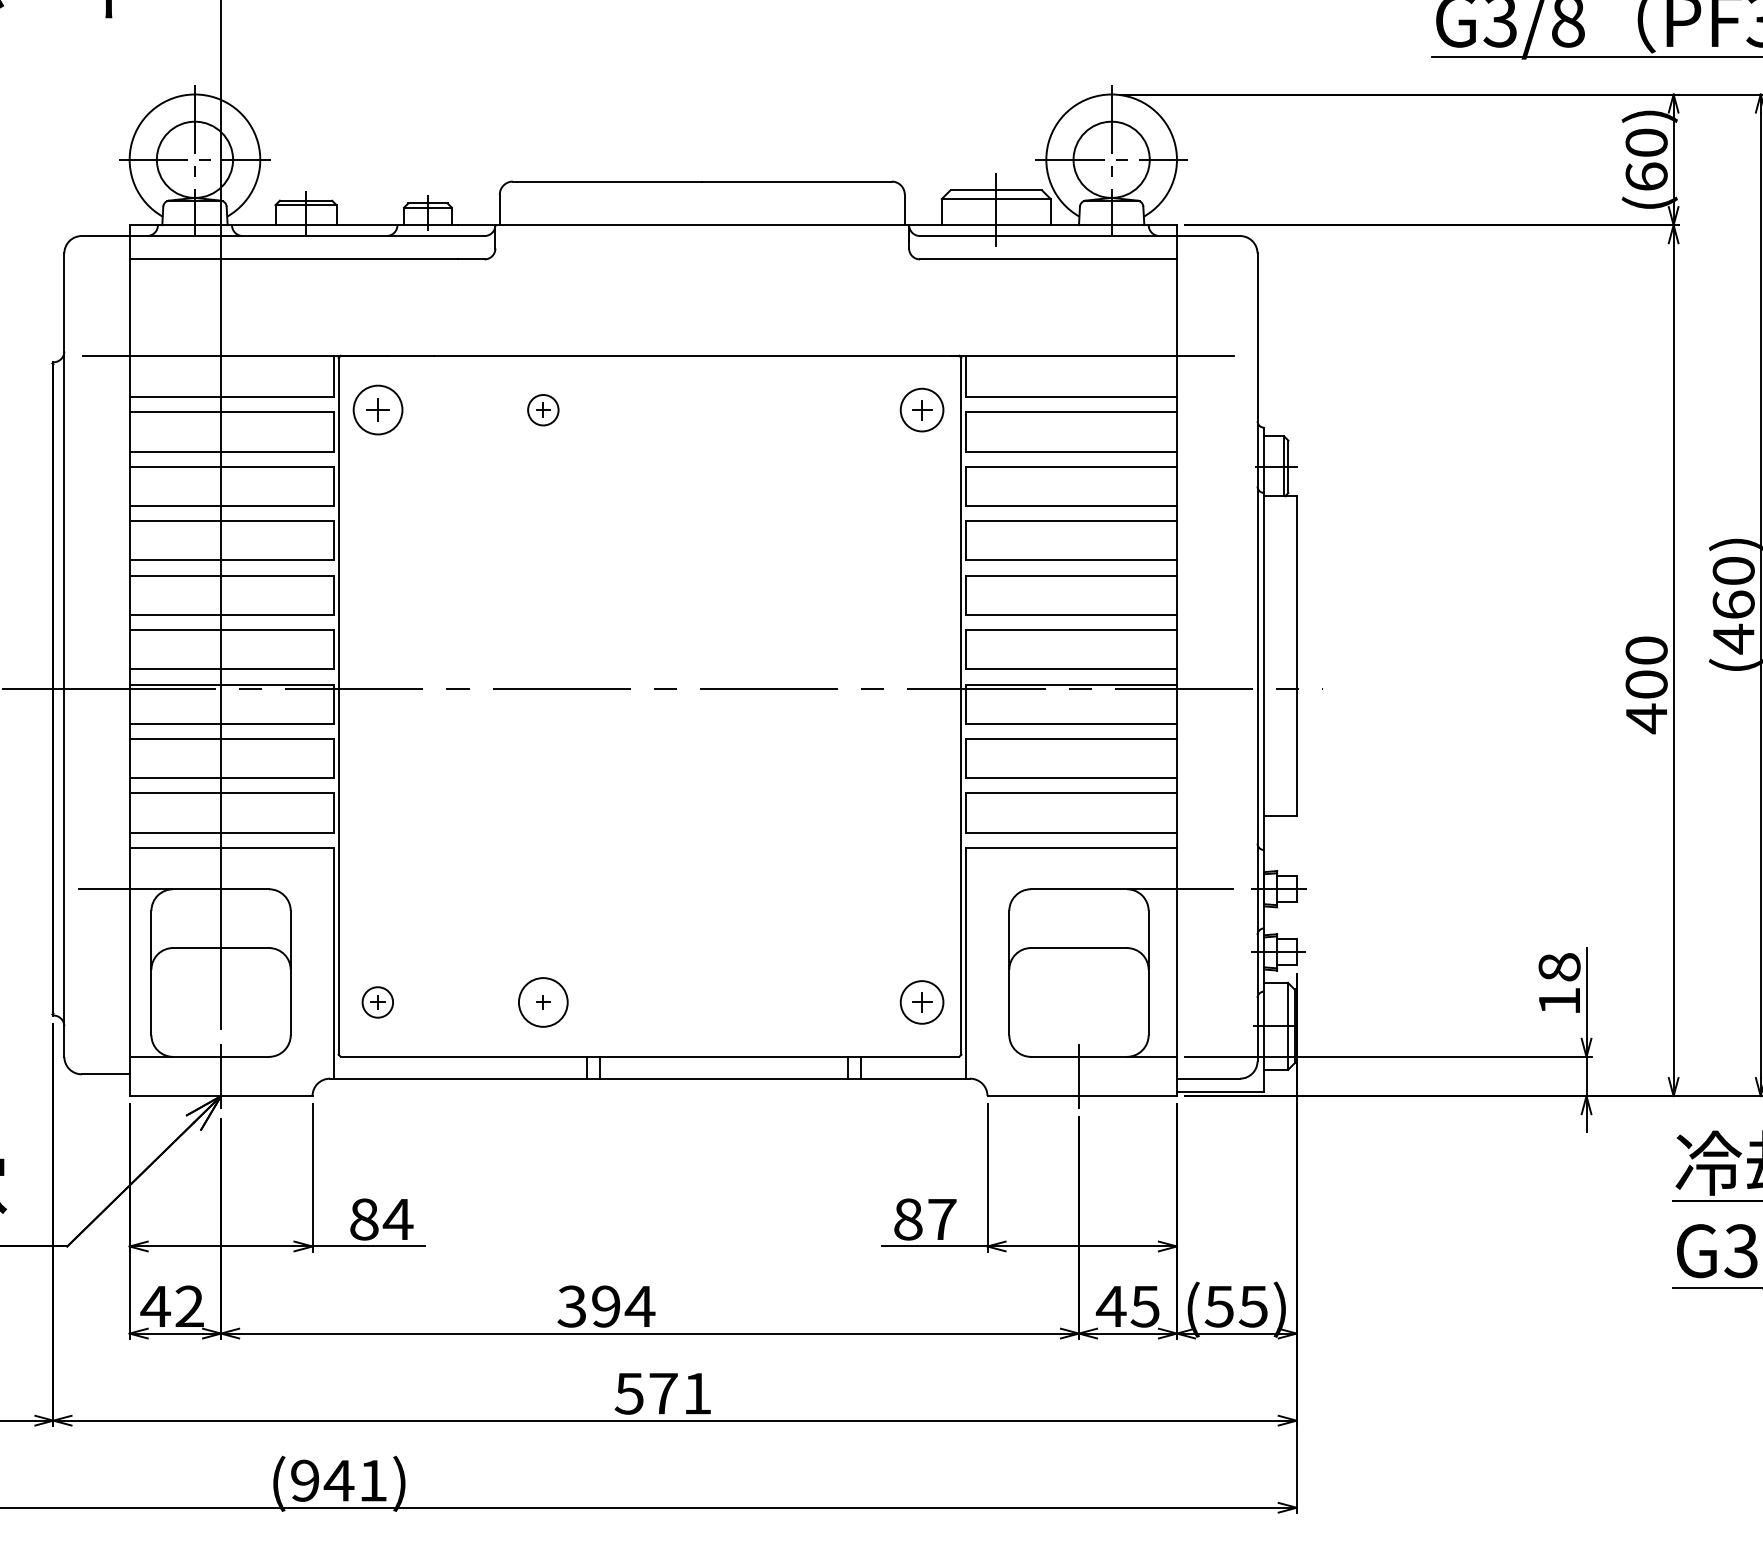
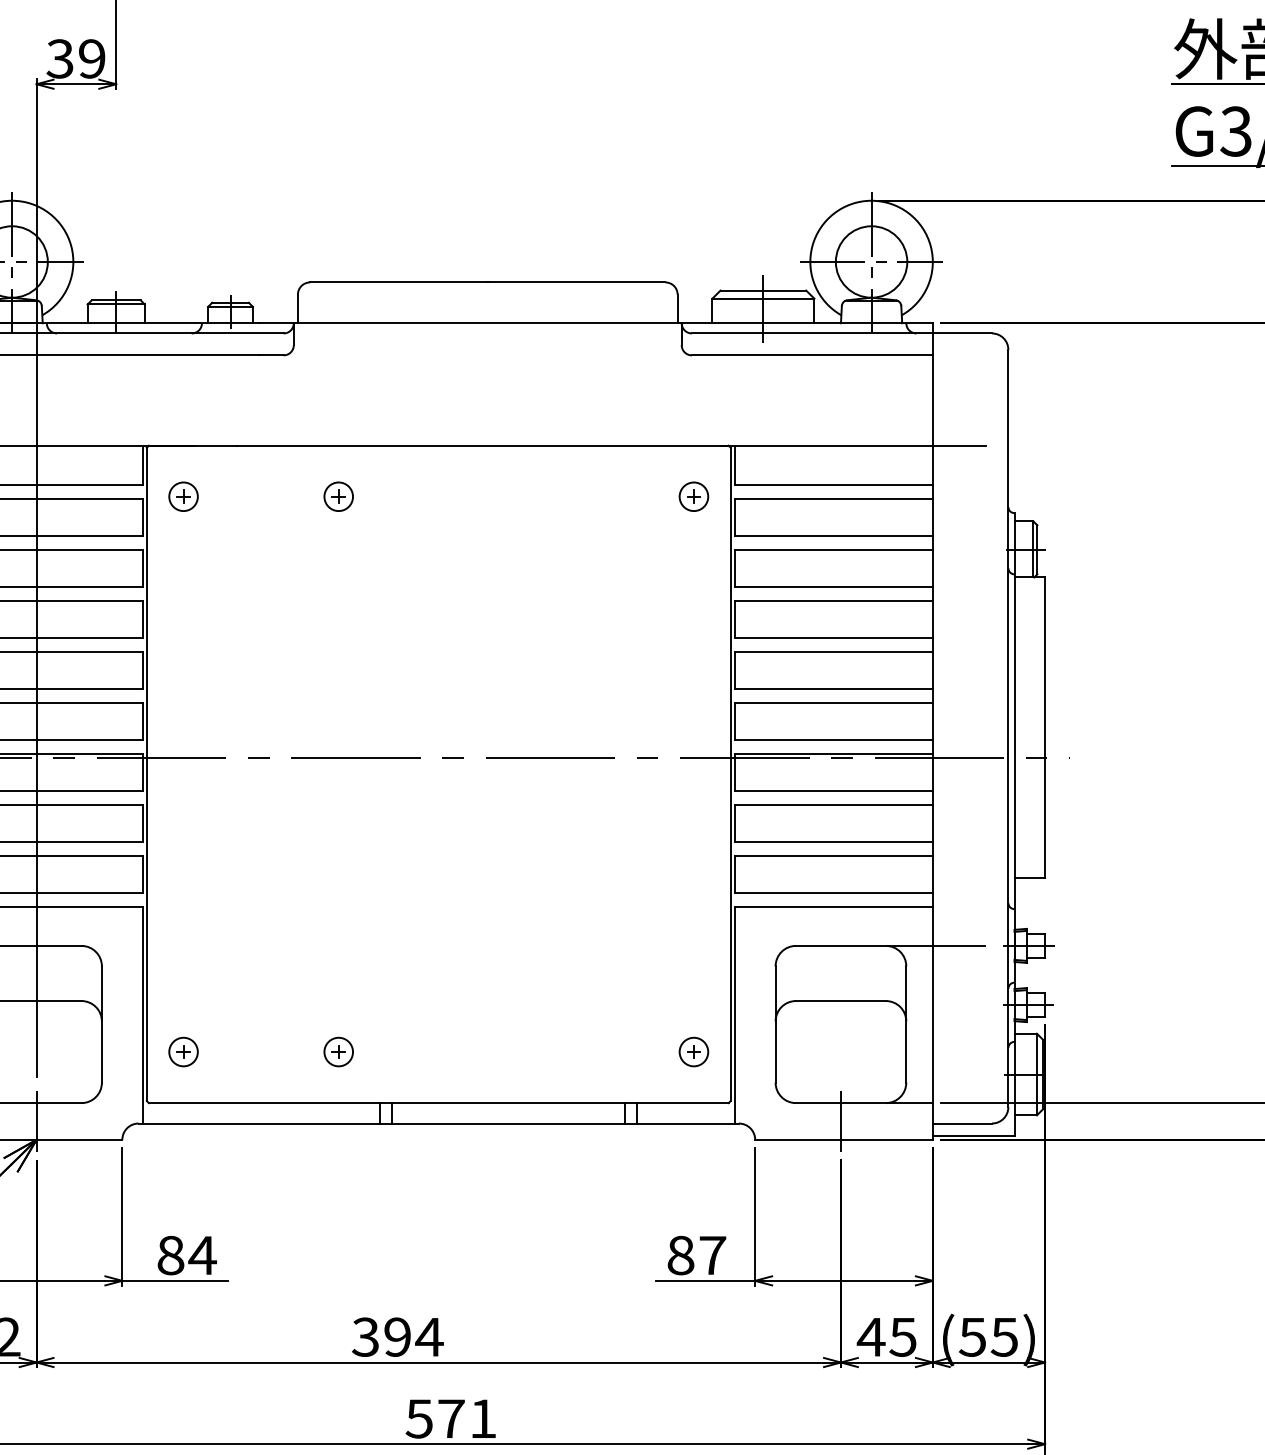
part: (377, 410) -> (183, 497), size x0.62
part: (922, 410) -> (694, 497), size x0.71
circle: (543, 1002) -> (338, 1052), size x0.62
part: (922, 1002) -> (694, 1052), size x0.71

